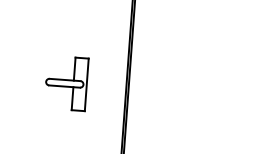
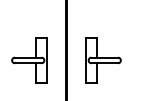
part: (66, 83) -> (29, 60), size x1.43
part: (188, 92) -> (103, 60), added

